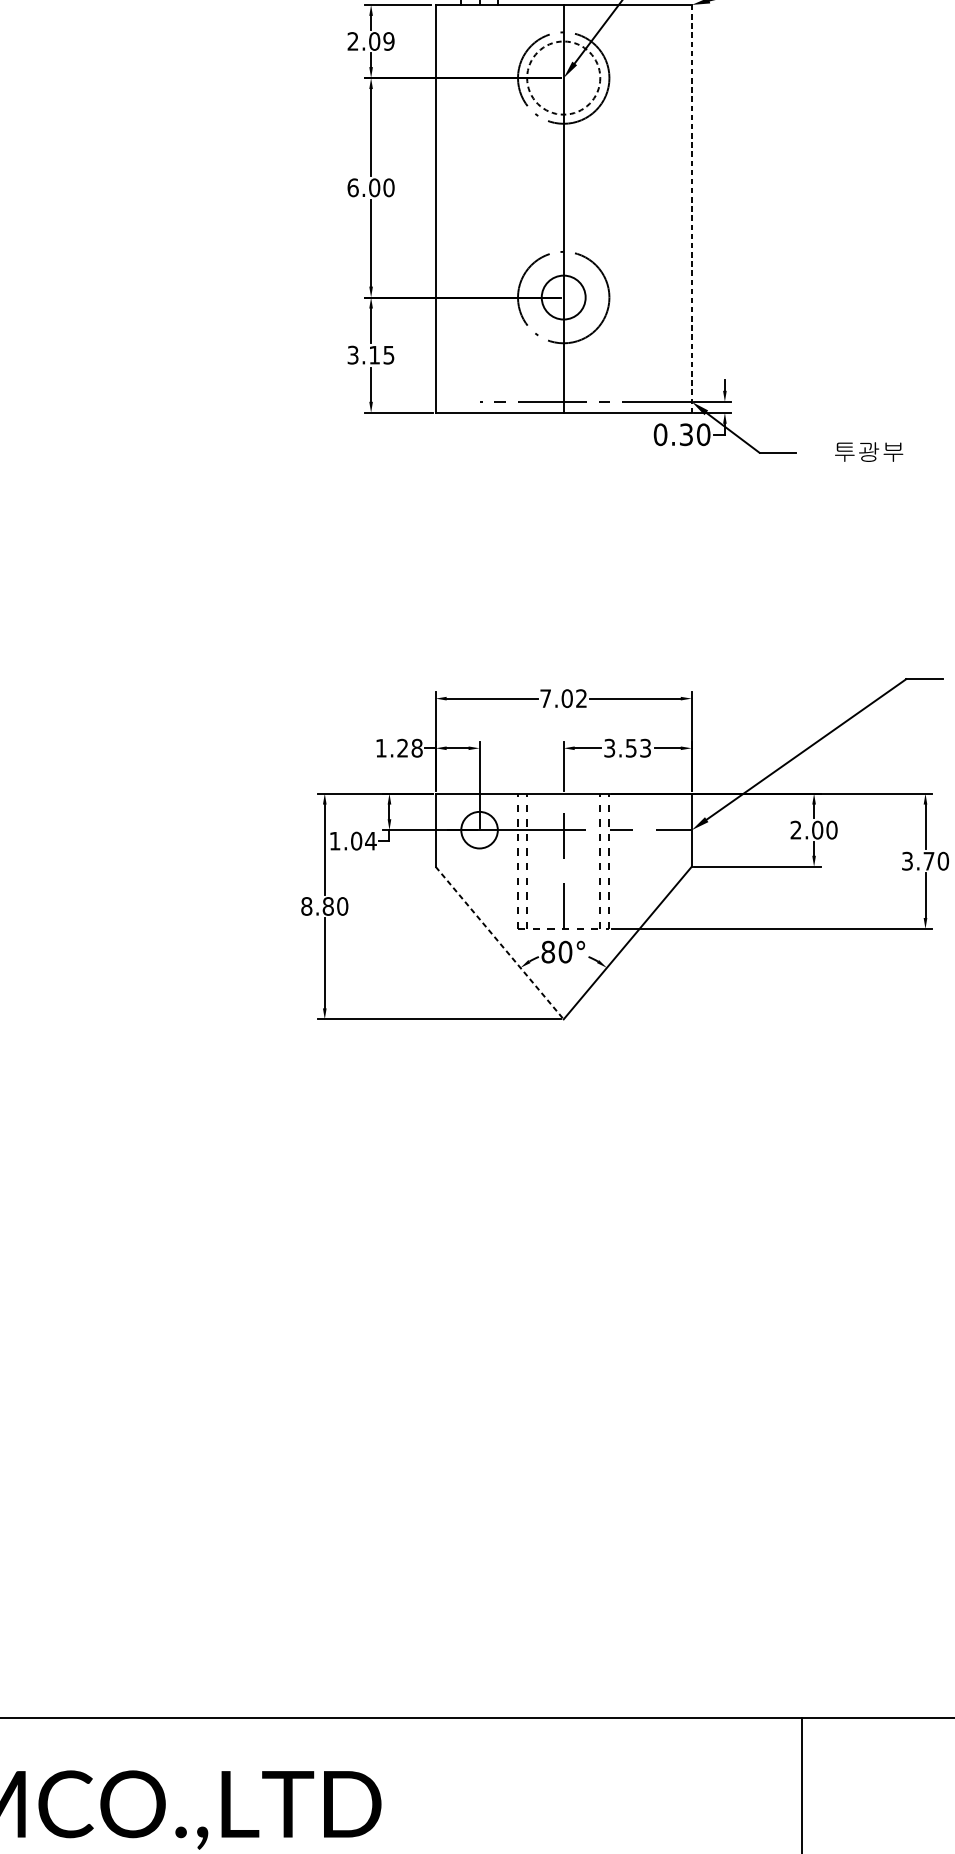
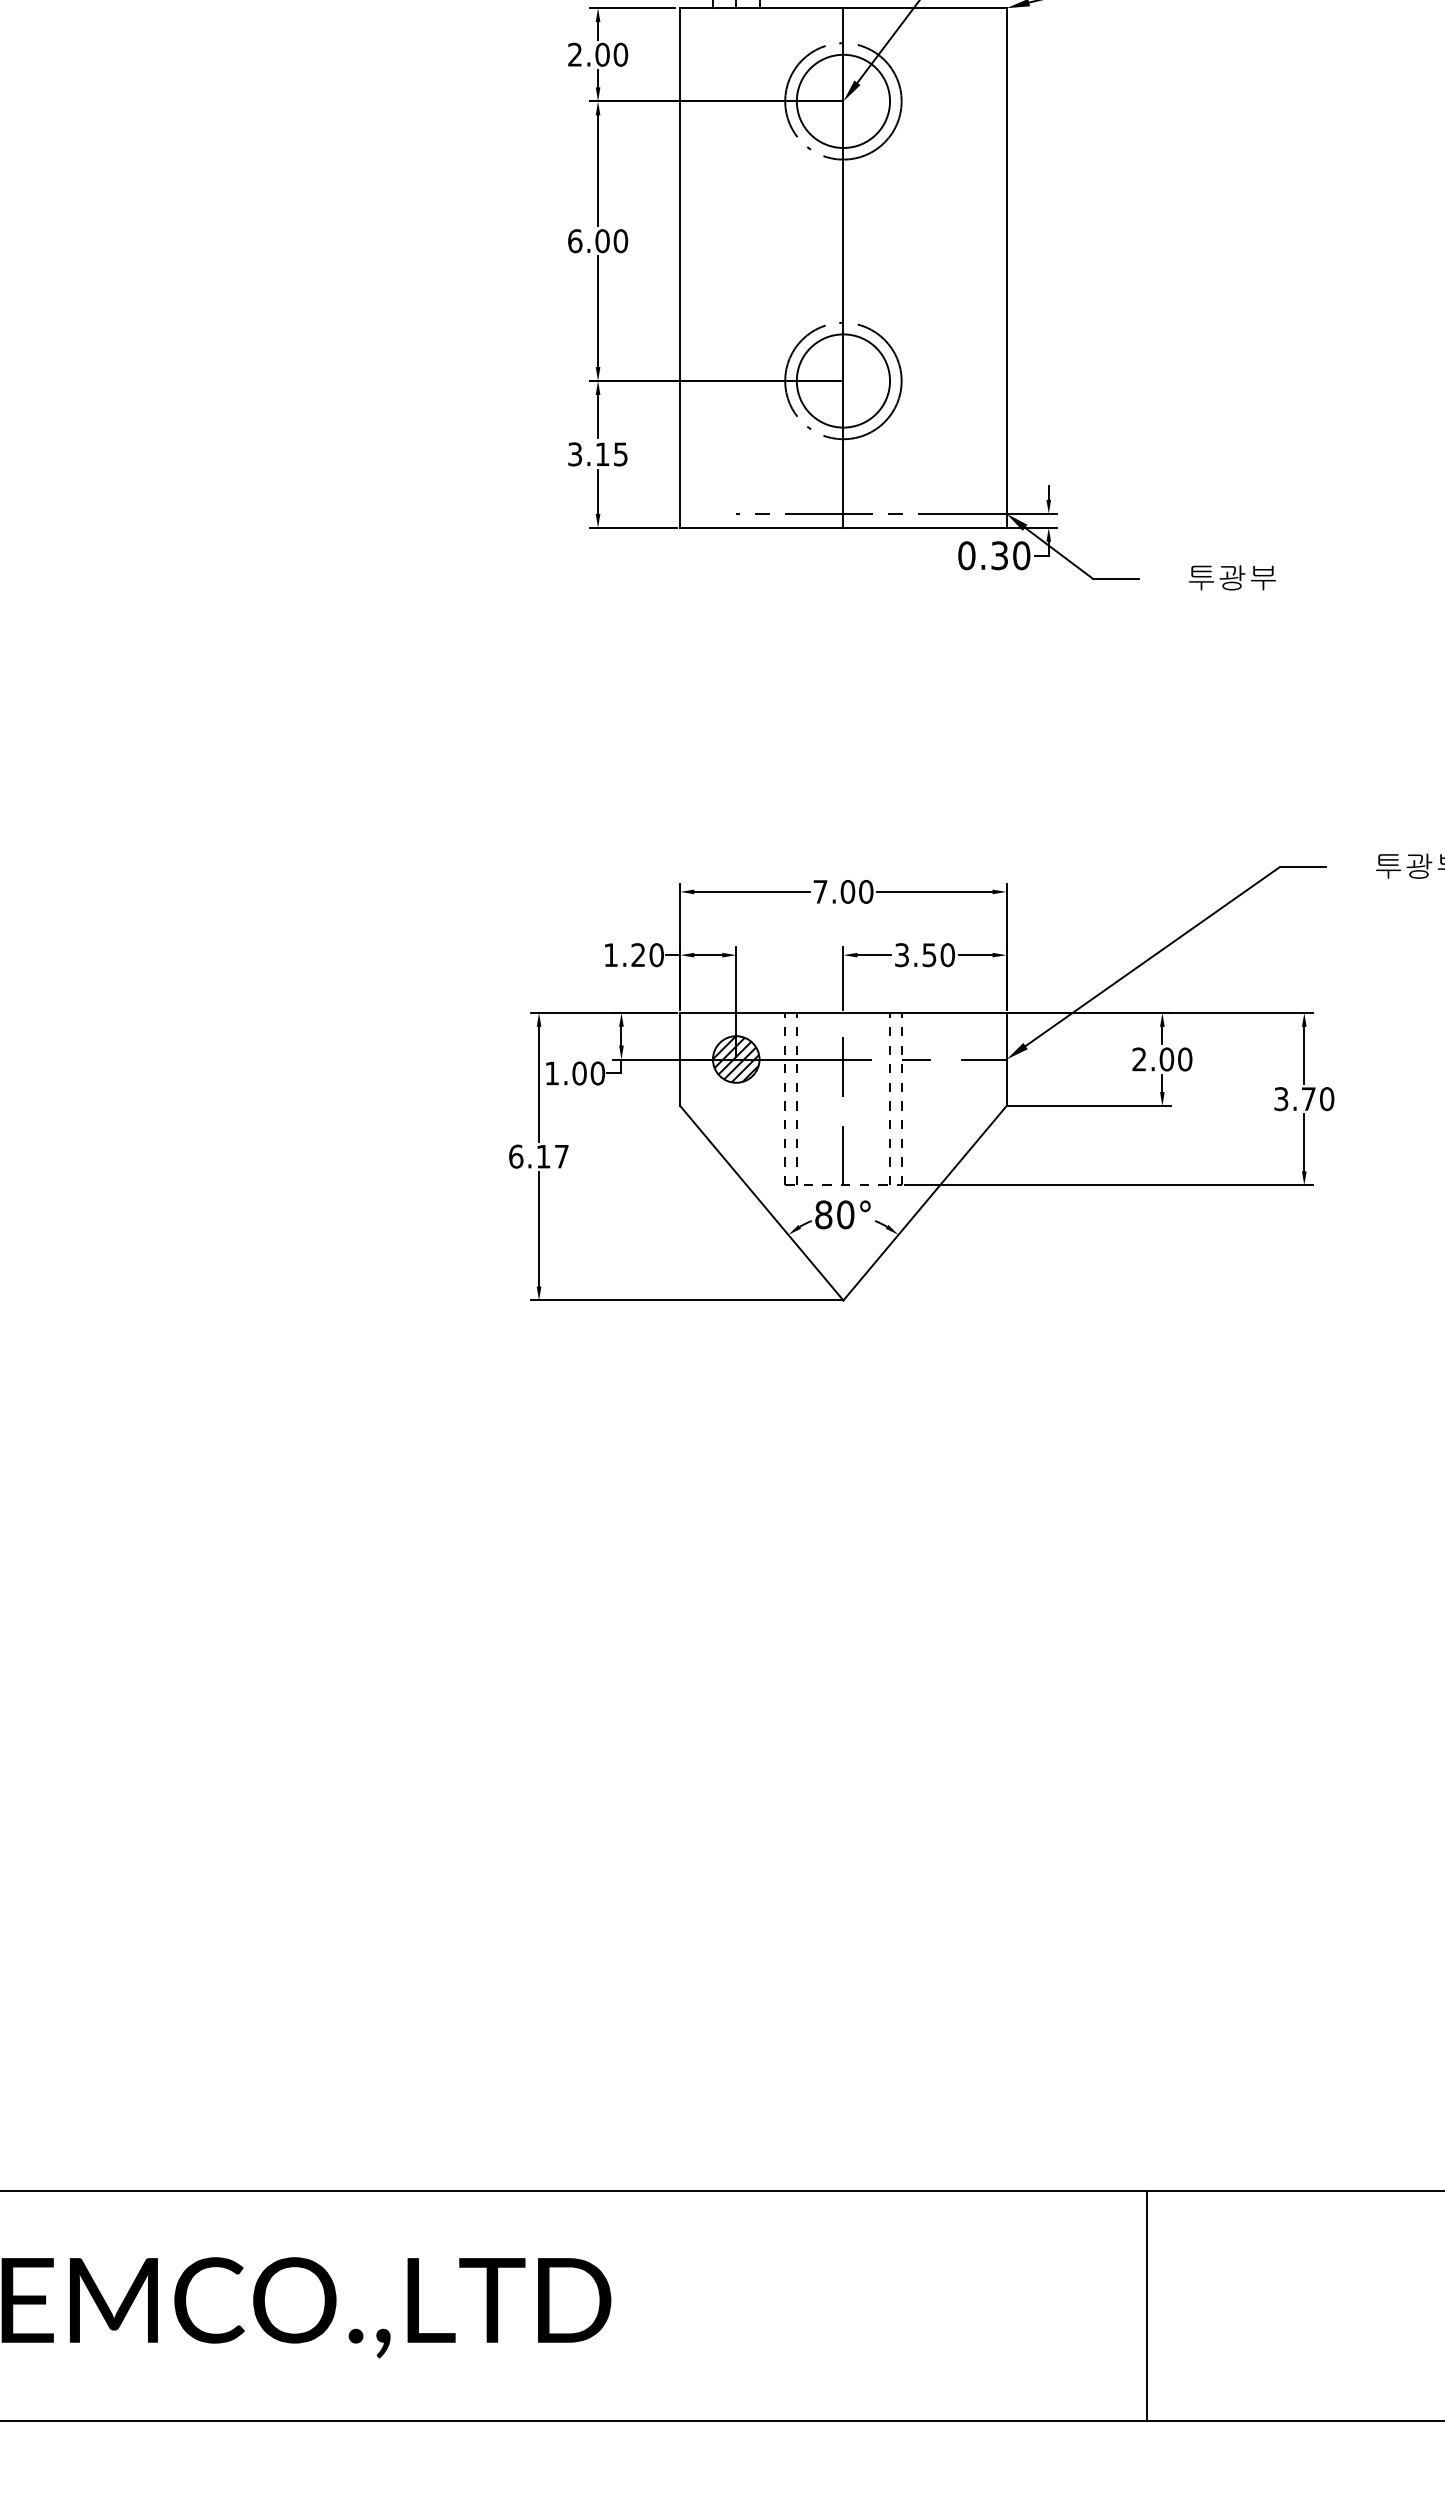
text: (388, 41) -> (620, 54), 2.09 -> 2.00
circle: (563, 78) -> (843, 101), dashed -> solid
line: (691, 209) -> (1006, 268), dashed -> solid
circle: (563, 297) -> (843, 380), size x1.67
text: (581, 698) -> (866, 891), 7.02 -> 7.00
text: (416, 747) -> (656, 954), 1.28 -> 1.20
text: (645, 748) -> (947, 955), 3.53 -> 3.50
hatch: (478, 830) -> (735, 1059), added
text: (370, 841) -> (597, 1073), 1.04 -> 1.00
text: (325, 906) -> (539, 1156), 8.80 -> 6.17
line: (499, 943) -> (761, 1203), dashed -> solid

